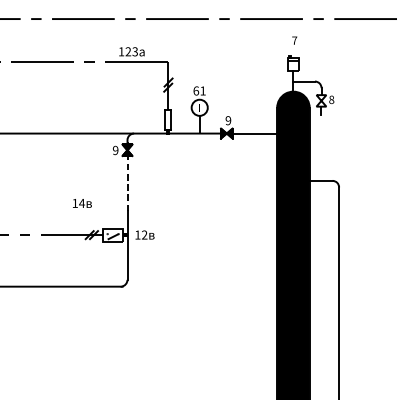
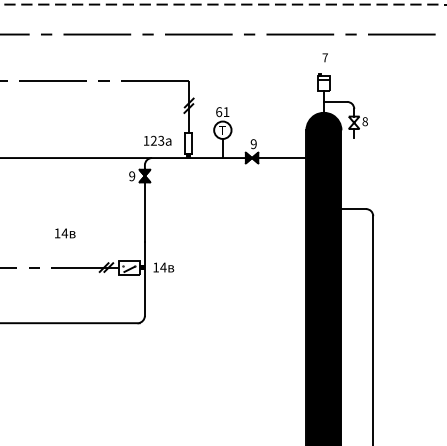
text: (131, 51) -> (157, 140), moved
line: (127, 184) -> (144, 212), dashed -> solid
text: (82, 203) -> (65, 233), moved
text: (144, 235) -> (163, 267), 12 -> 14

